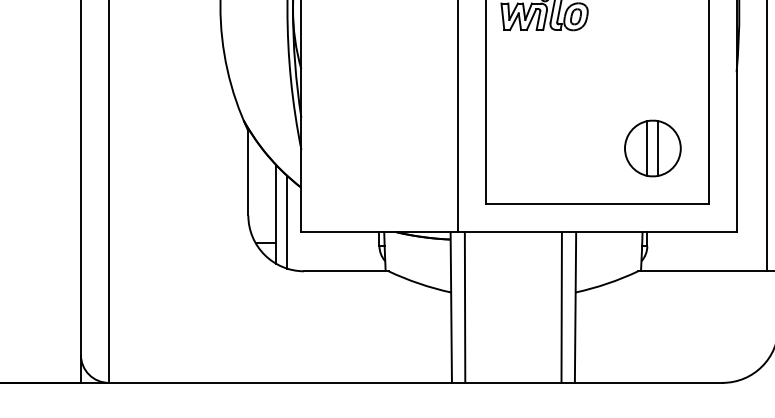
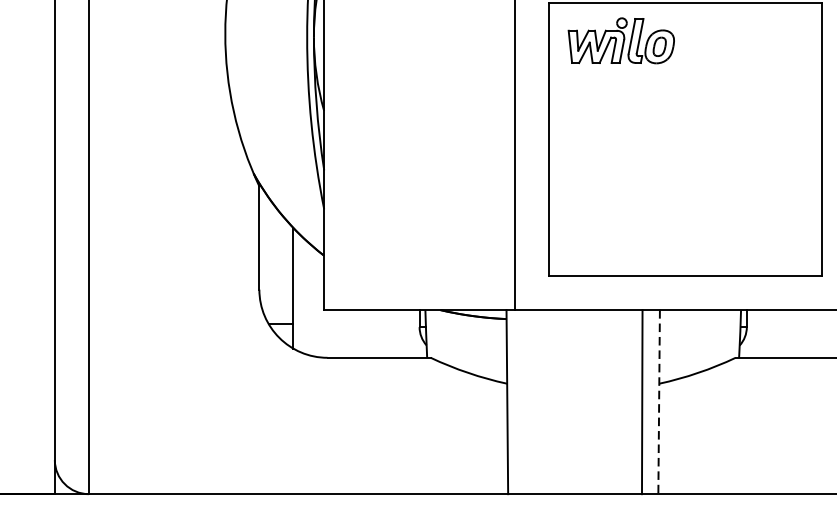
part: (652, 148) -> (753, 207), removed
line: (287, 222) -> (307, 298), removed
line: (464, 307) -> (523, 402), removed
line: (575, 308) -> (659, 403), solid -> dashed

